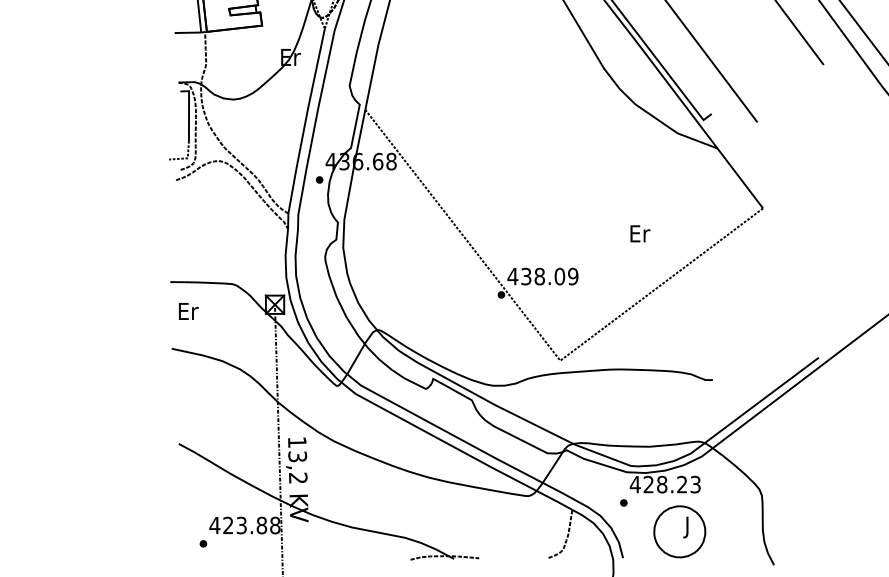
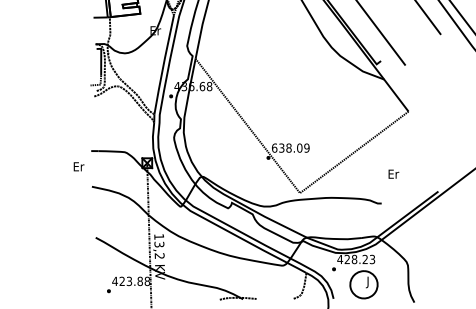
text: (639, 232) -> (393, 173), moved
text: (512, 275) -> (274, 147), 438.09 -> 638.09
text: (187, 310) -> (78, 166), moved

